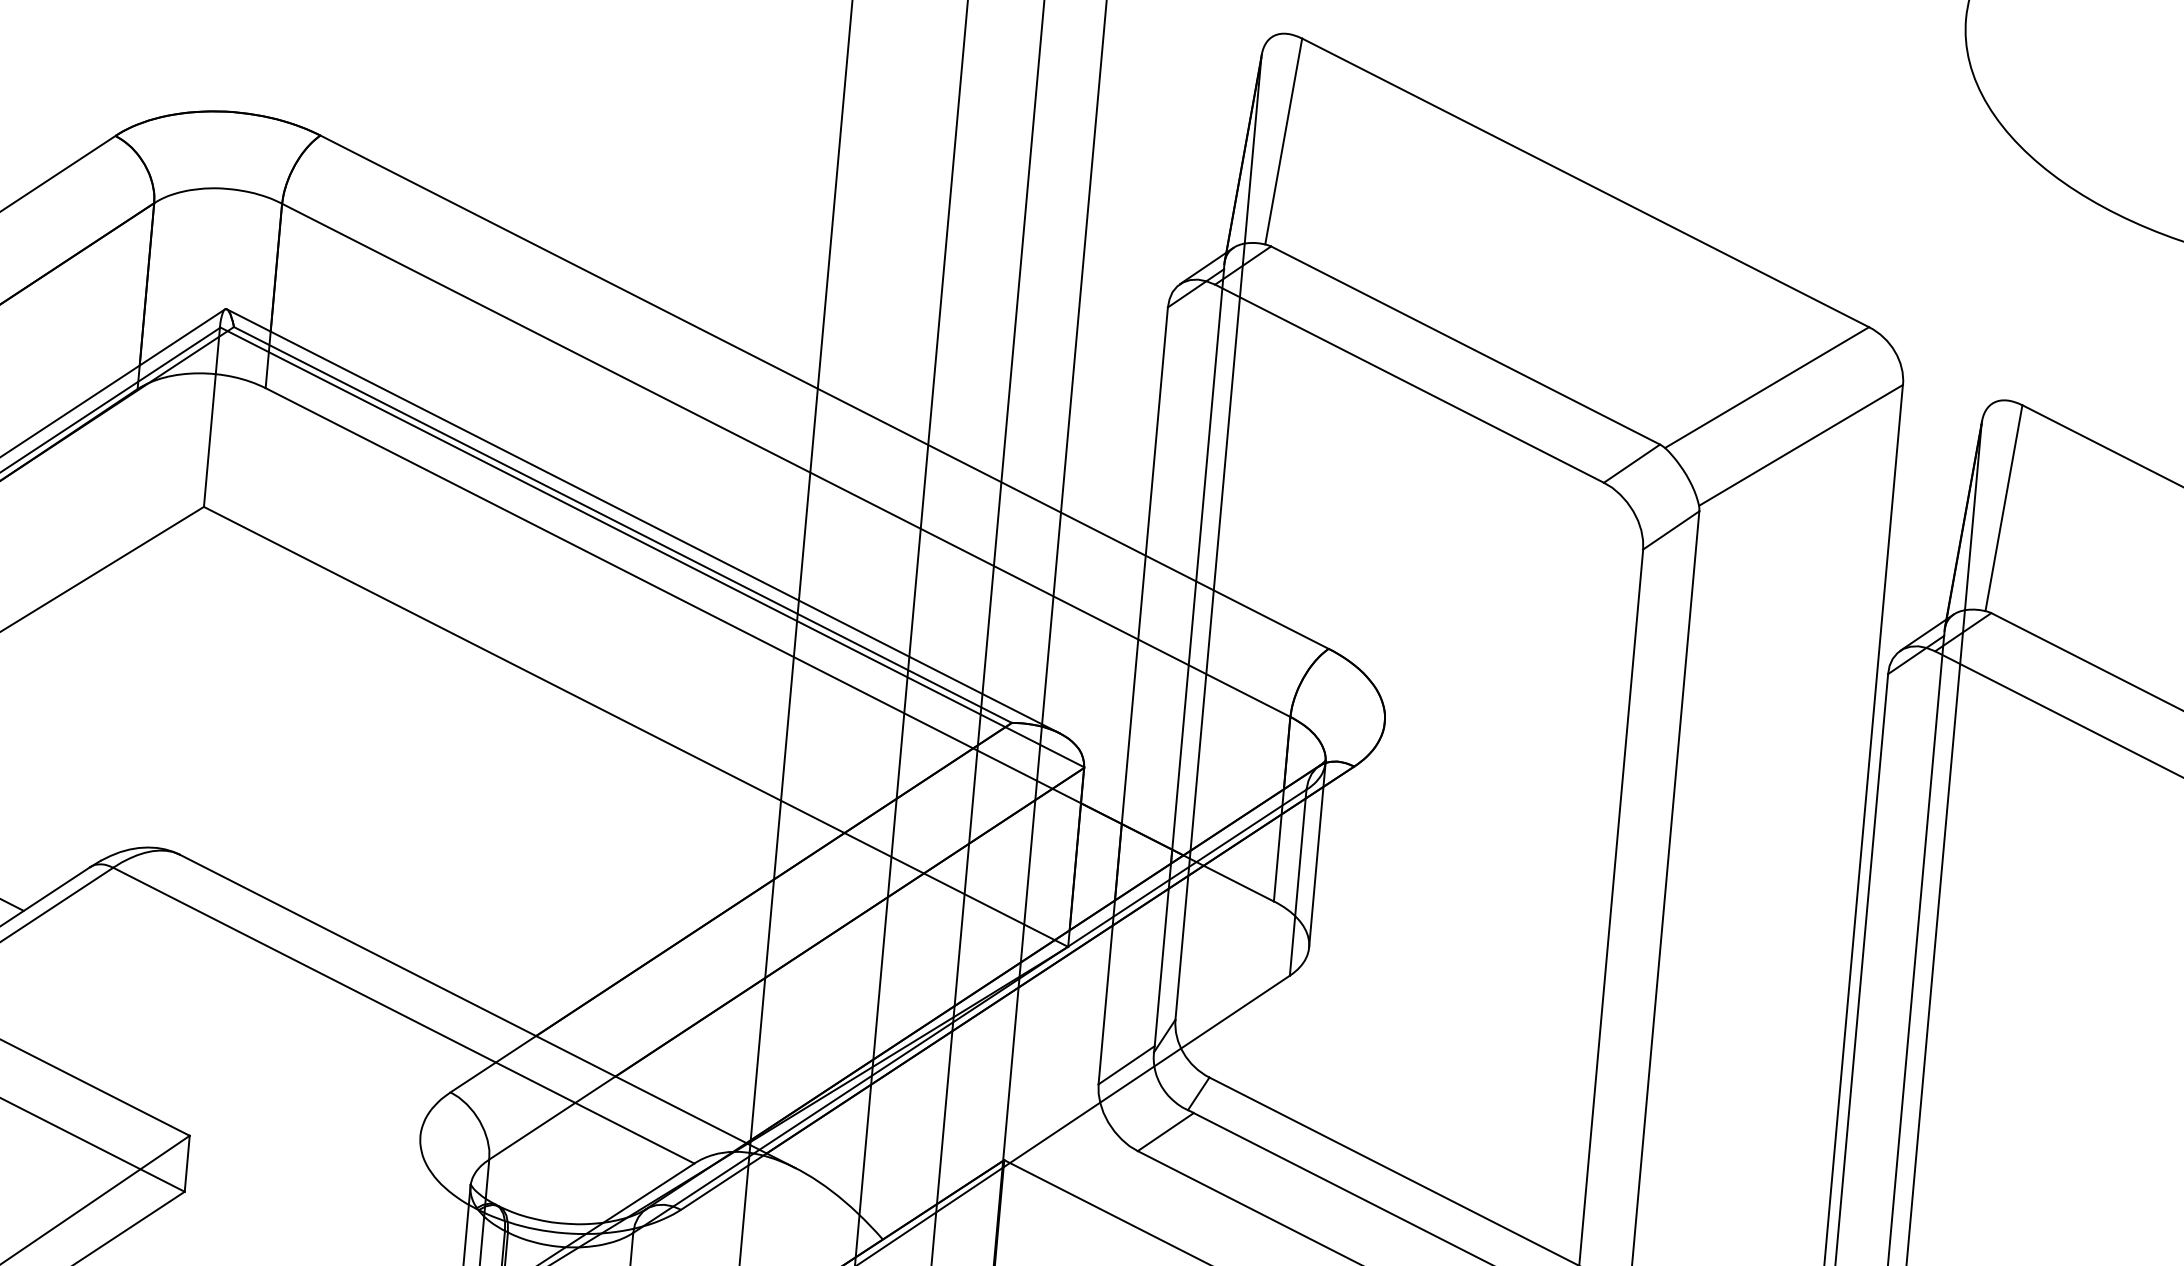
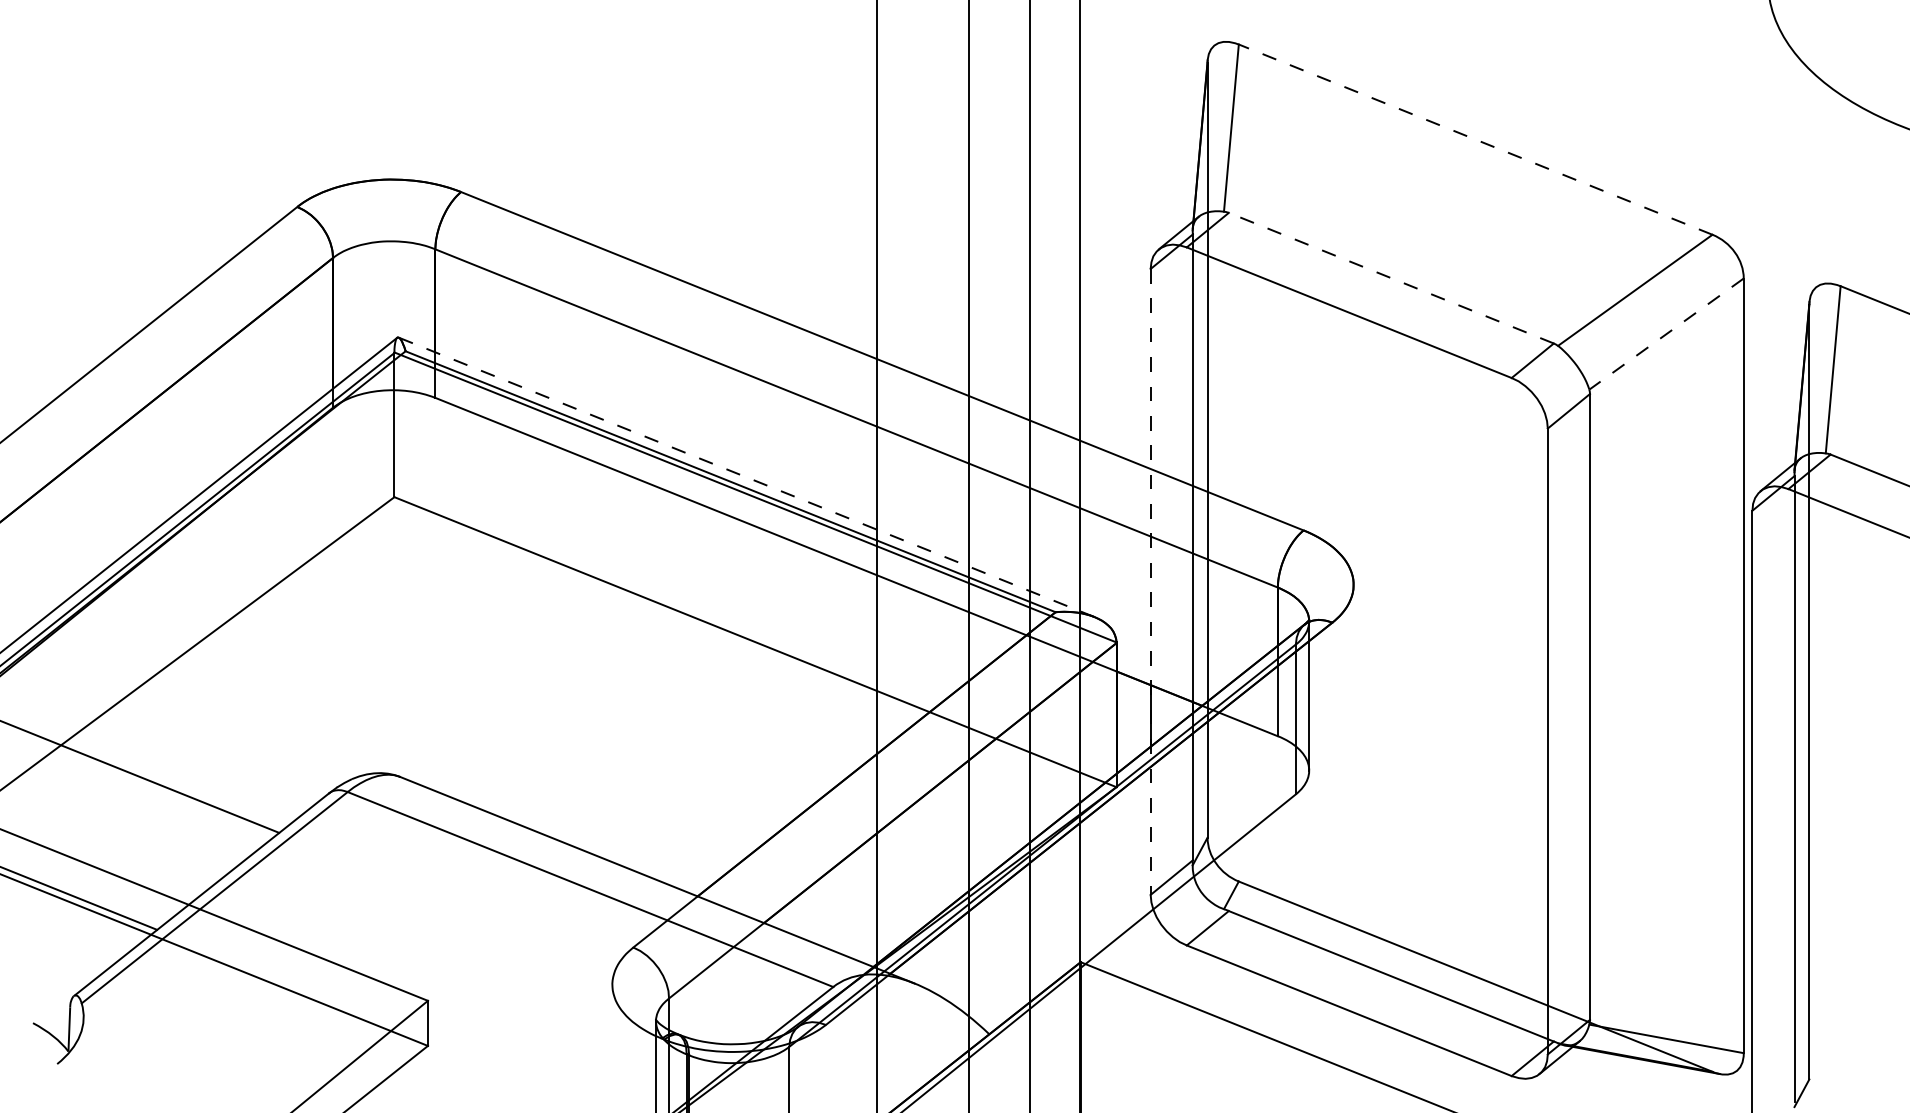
line: (1585, 182) -> (1475, 139), solid -> dashed
line: (1464, 345) -> (1390, 278), solid -> dashed
line: (1800, 445) -> (1666, 334), solid -> dashed
line: (643, 521) -> (746, 477), solid -> dashed
line: (1133, 695) -> (1150, 581), solid -> dashed

